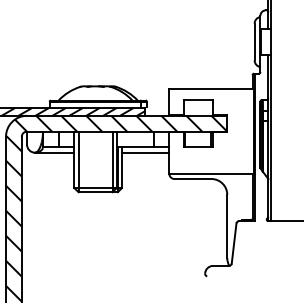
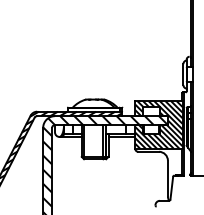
hatch: (210, 130) -> (158, 124), added

